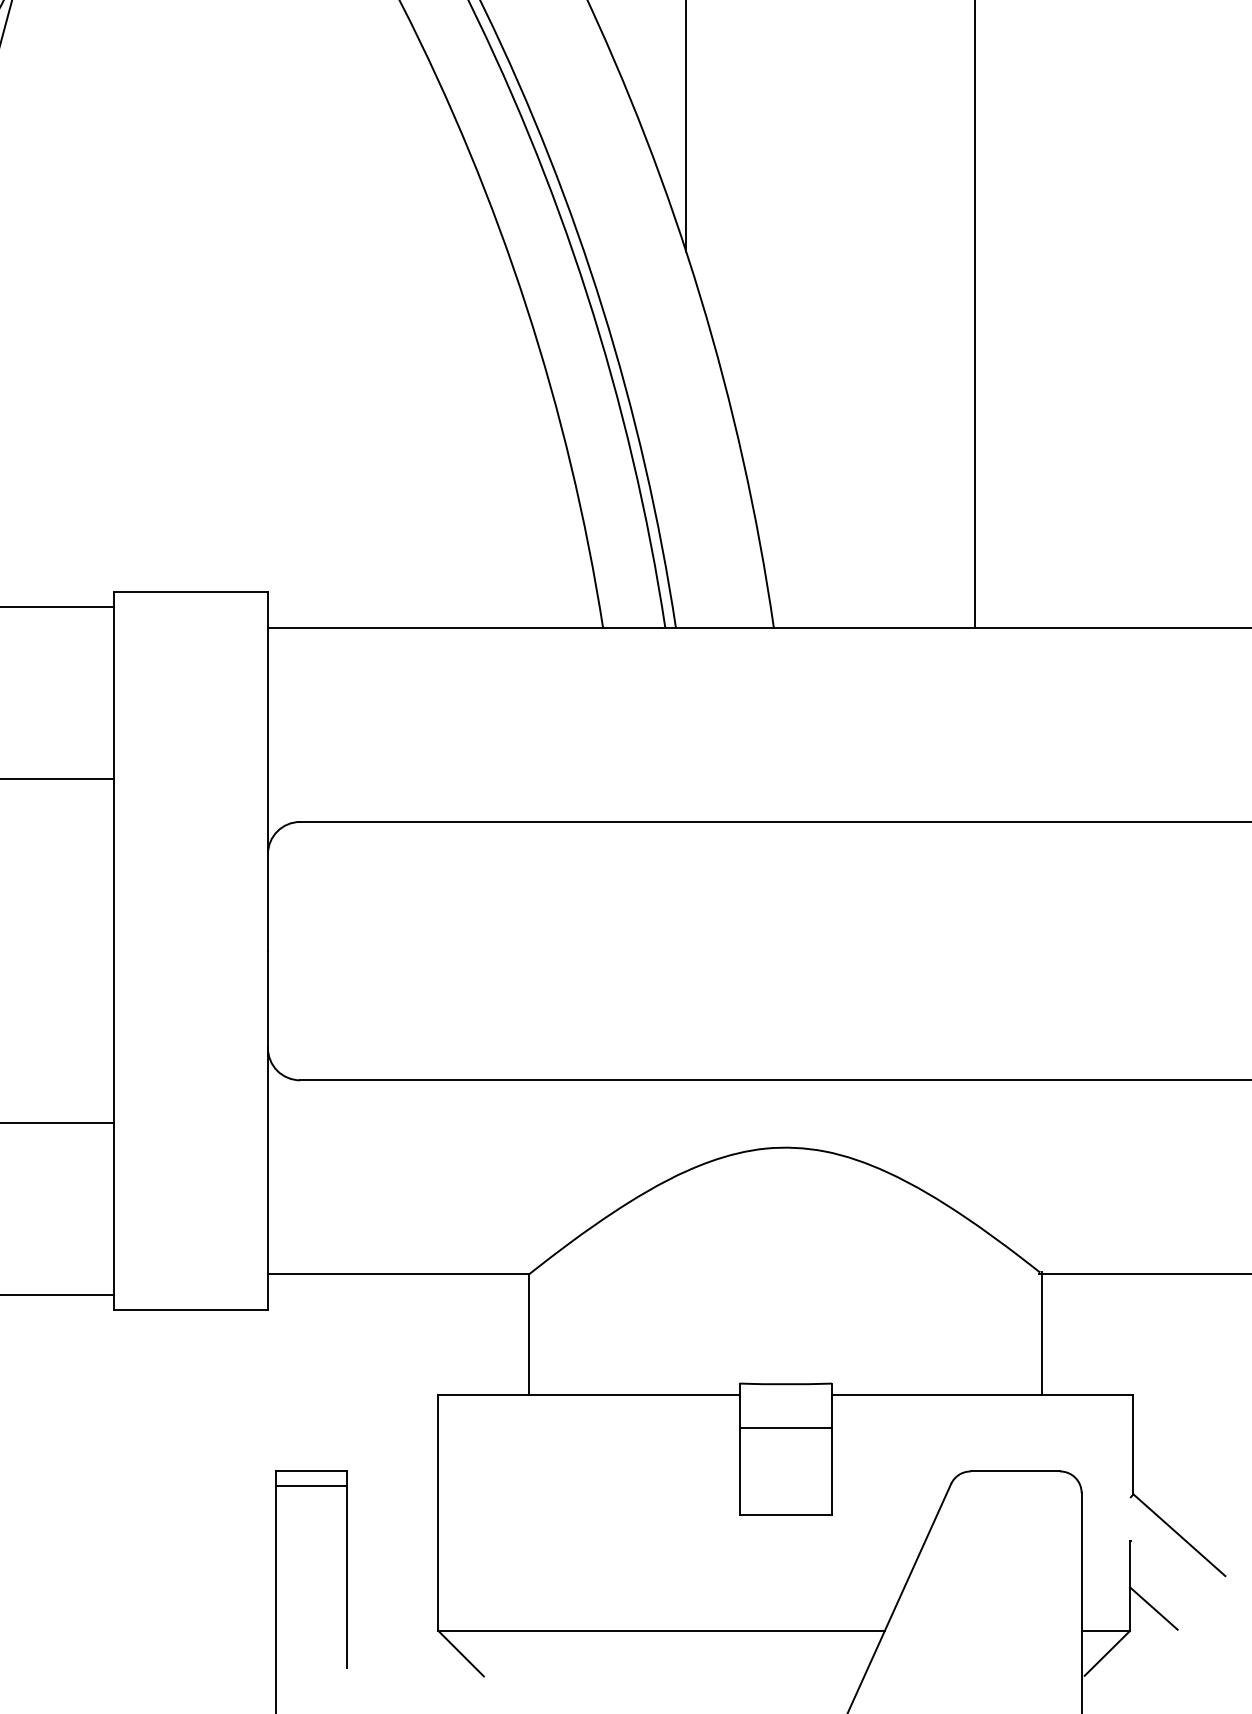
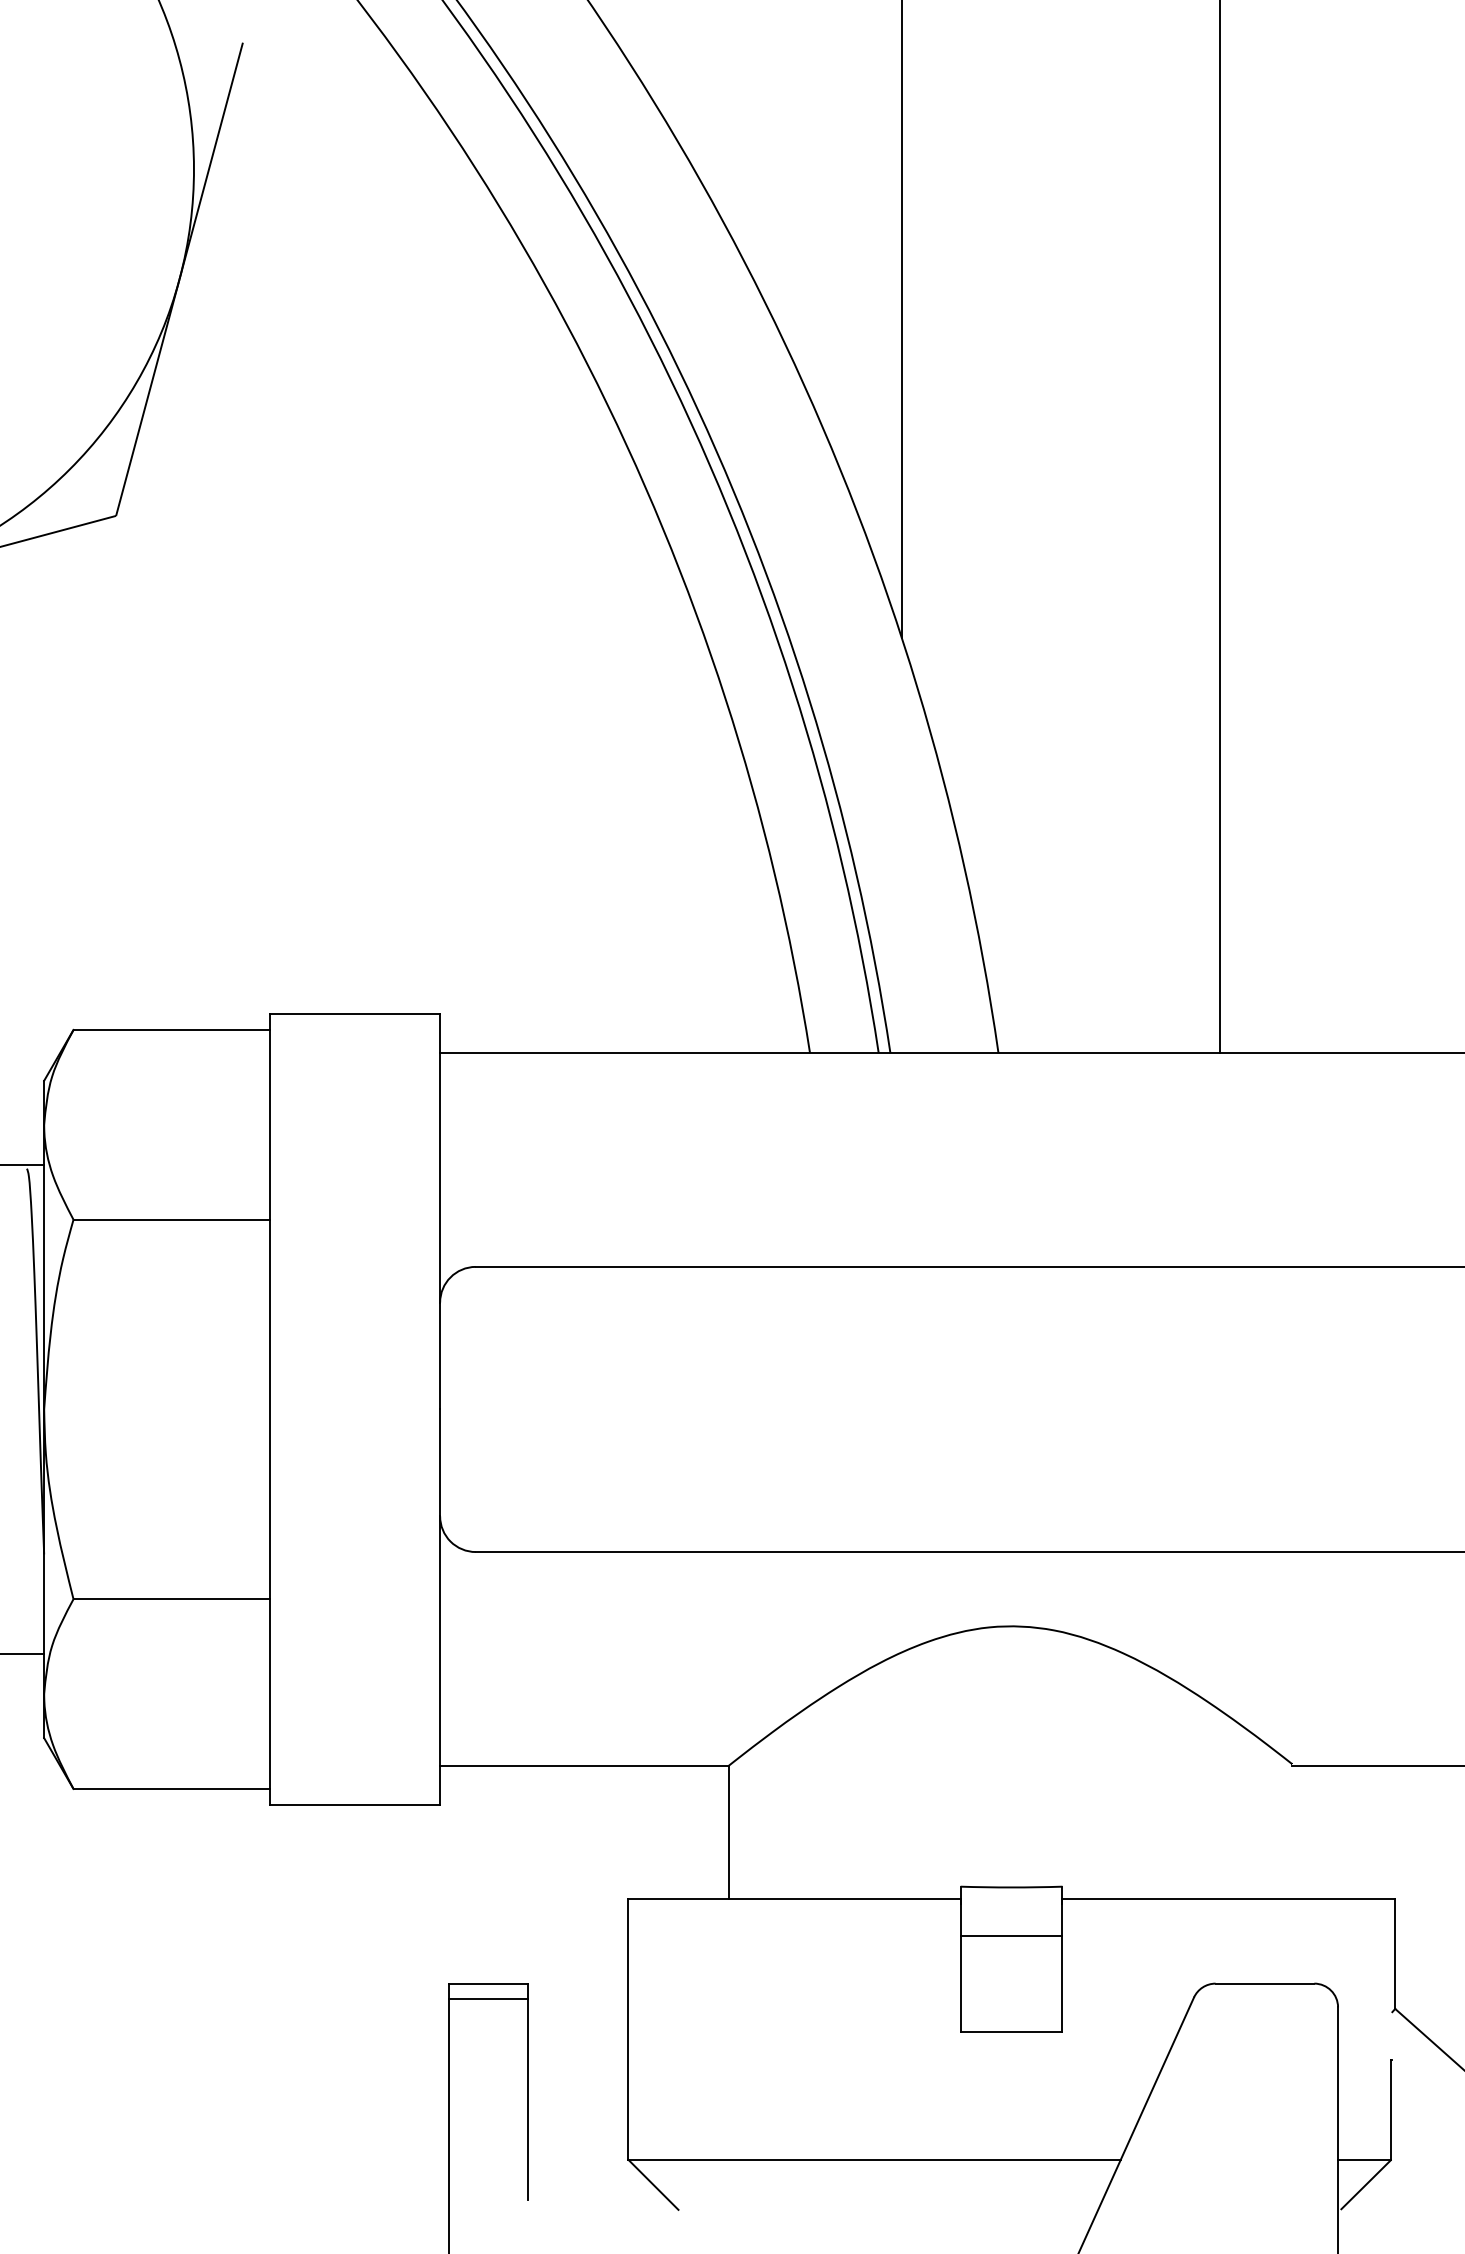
line: (1042, 1332) -> (1294, 1830), removed
line: (1153, 1608) -> (1417, 2134), removed

